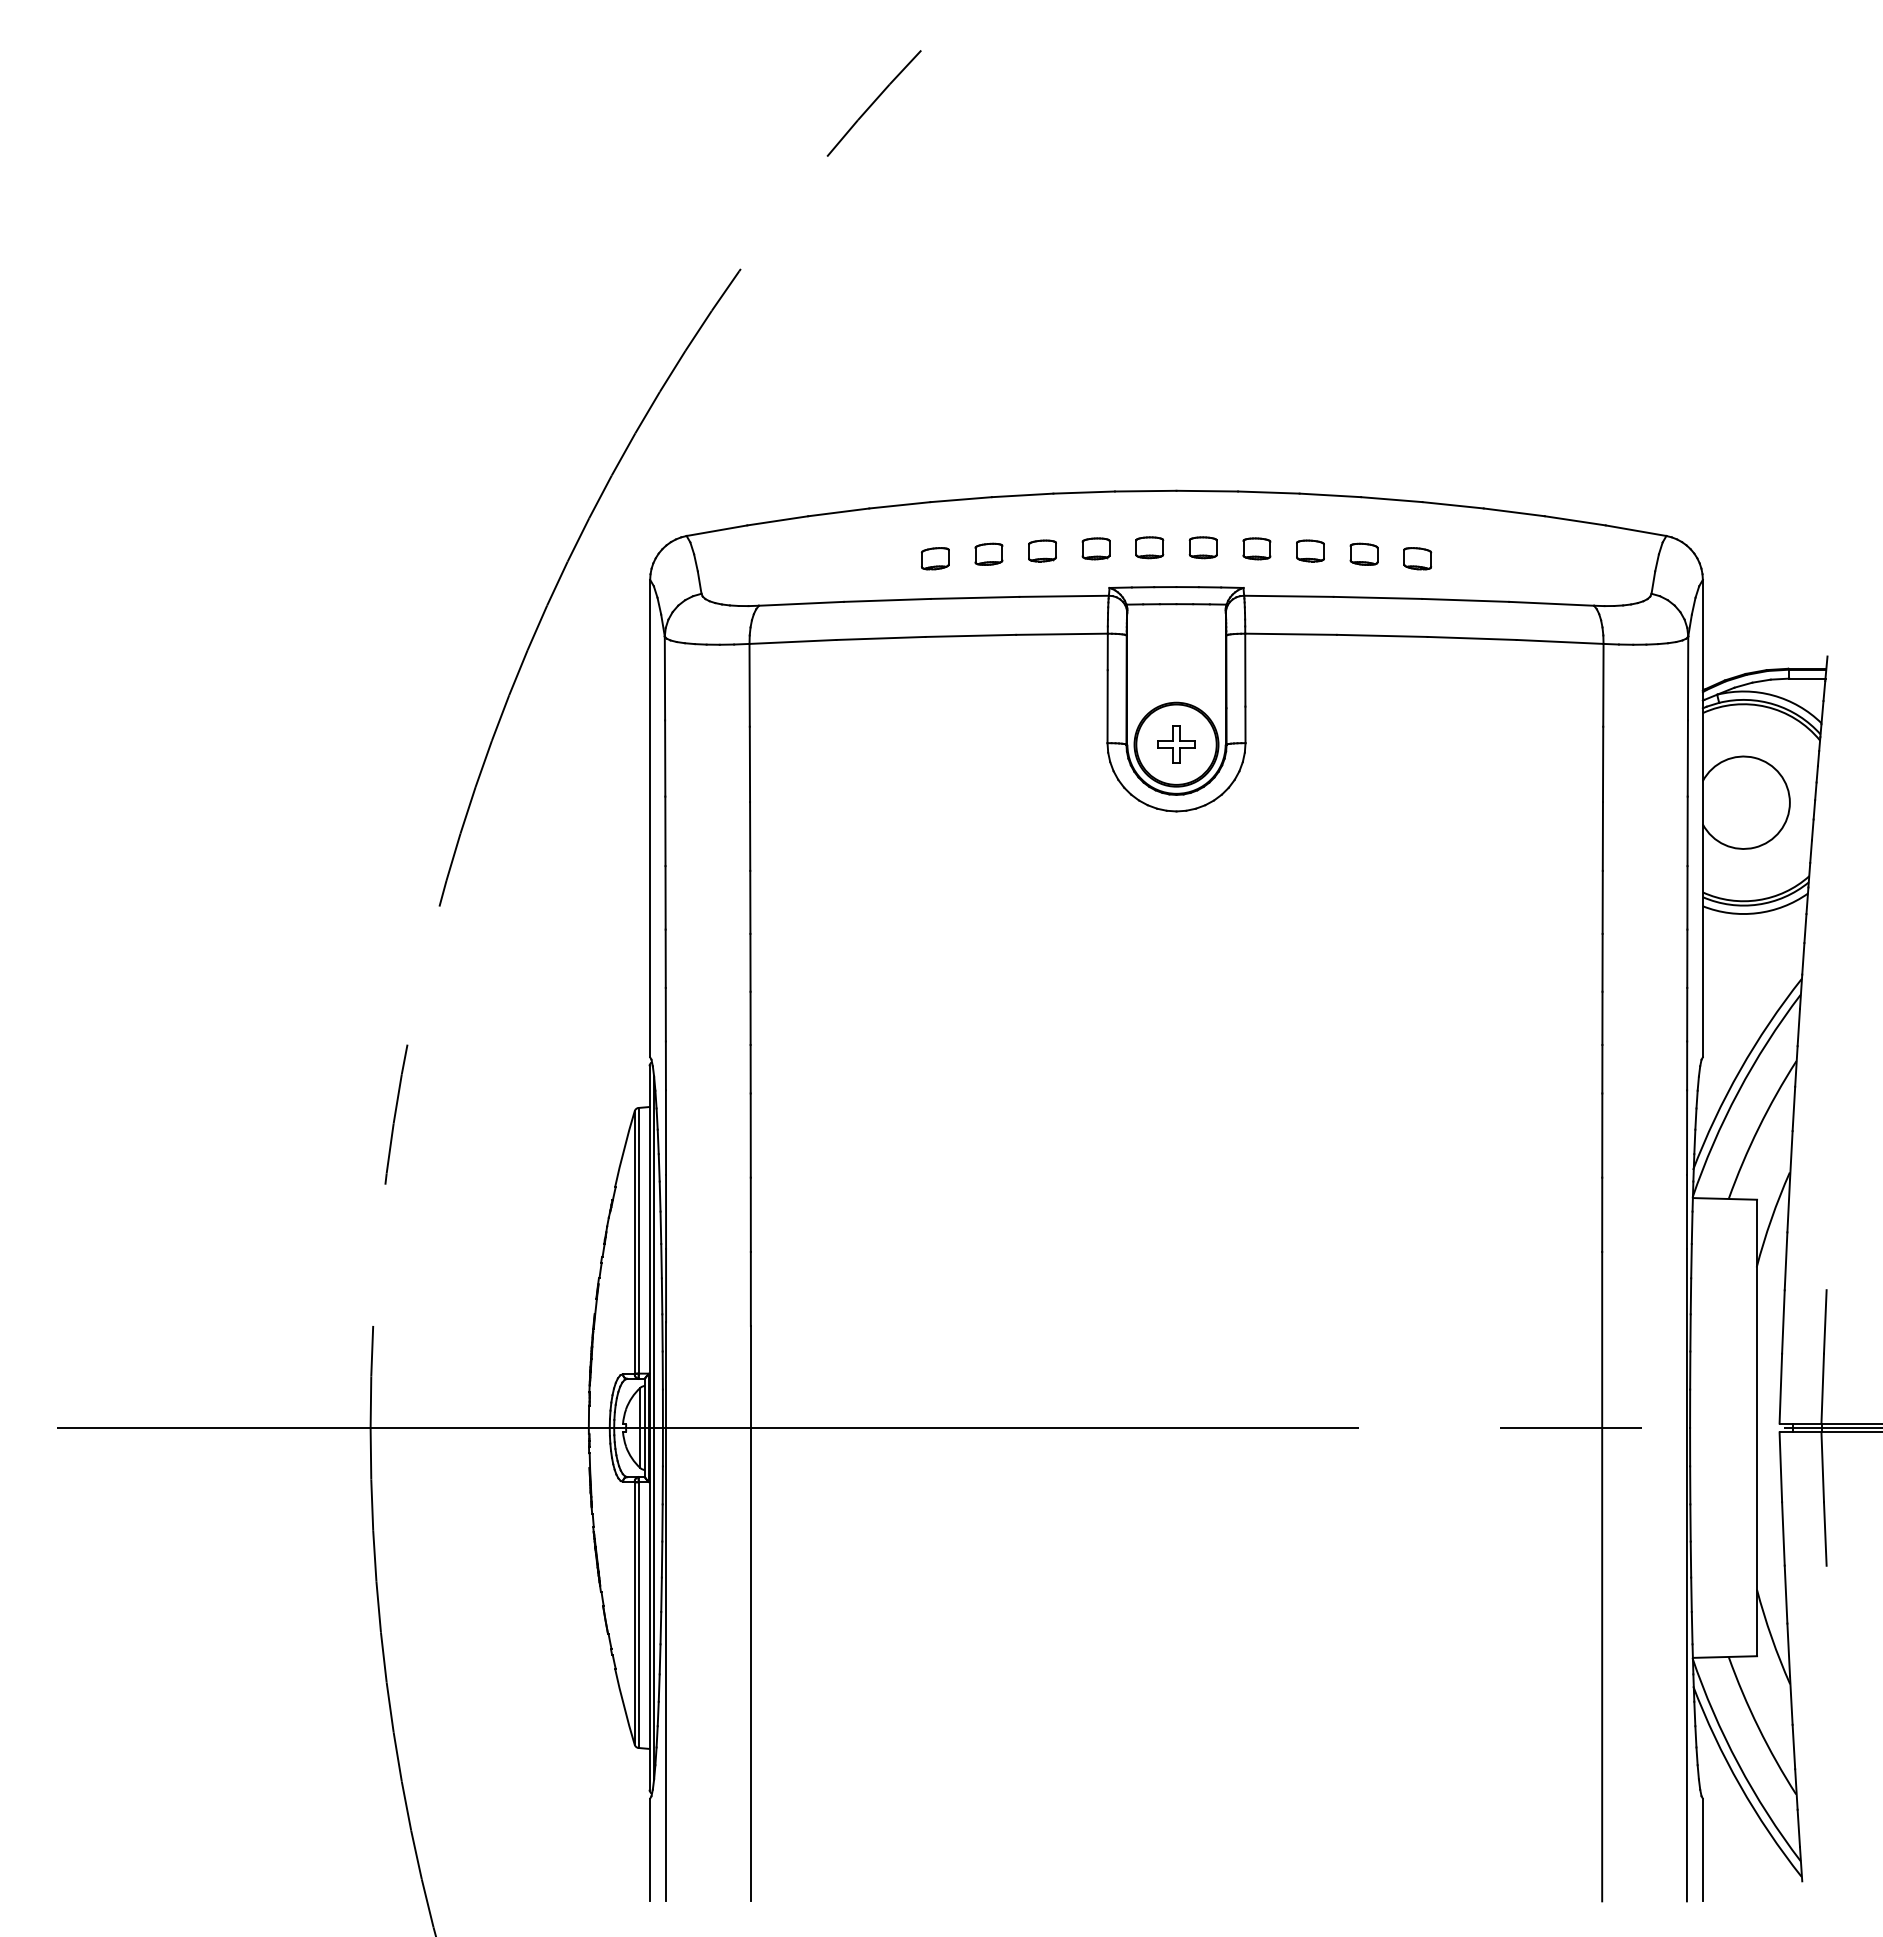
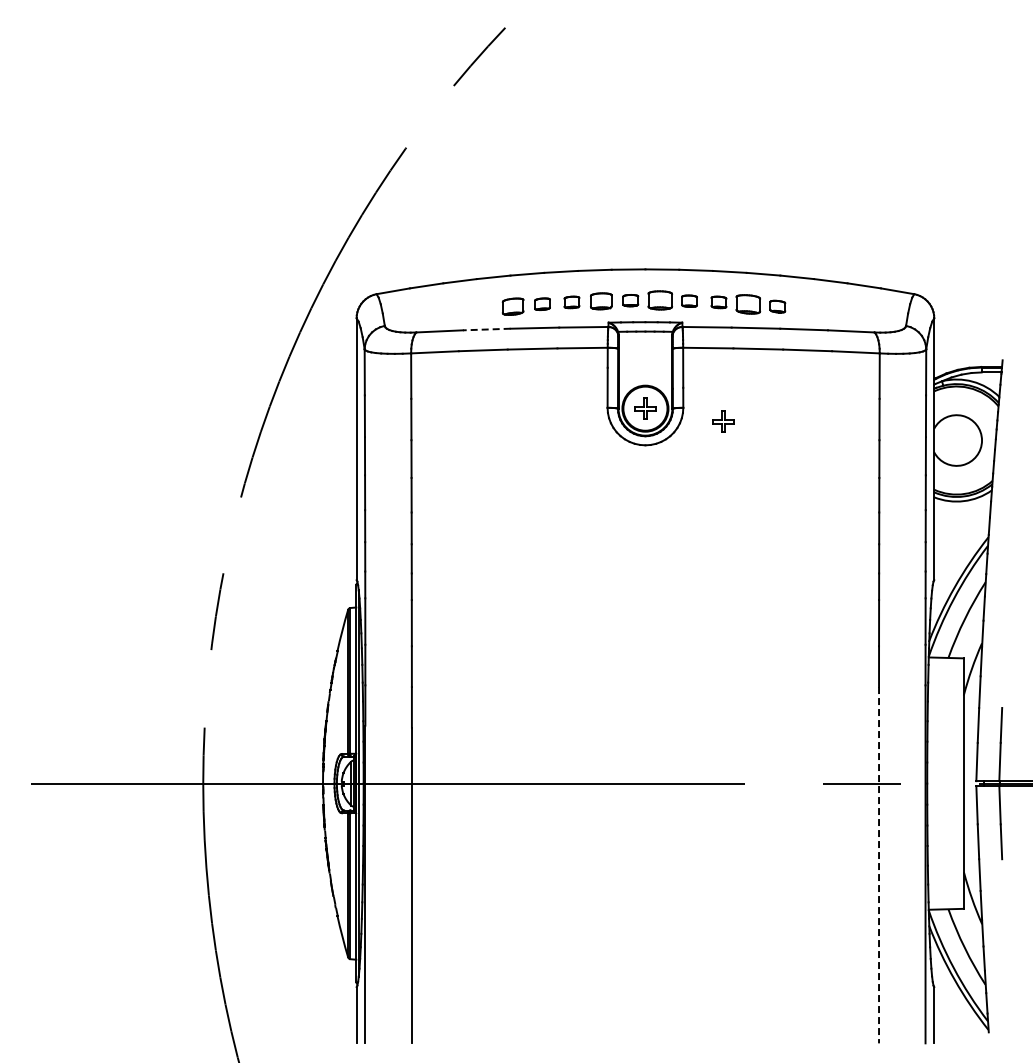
part: (1096, 547) -> (601, 300), size x1.4
part: (1202, 547) -> (659, 300), size x1.6
part: (1364, 552) -> (748, 303), size x1.6
part: (934, 558) -> (512, 306), size x1.4
line: (886, 600) -> (486, 329), solid -> dashed
part: (1318, 768) -> (723, 421), added
line: (1603, 1577) -> (879, 865), solid -> dashed

